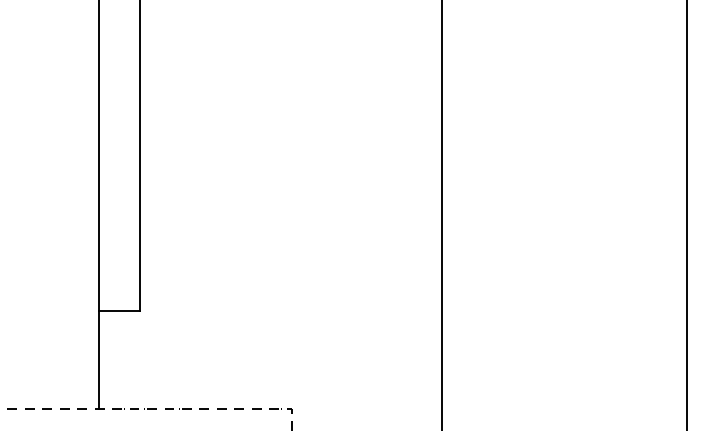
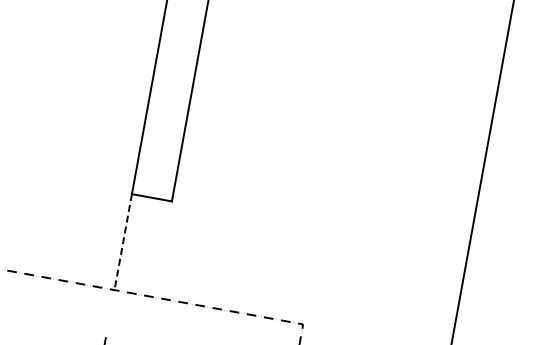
line: (99, 360) -> (123, 242), solid -> dashed

